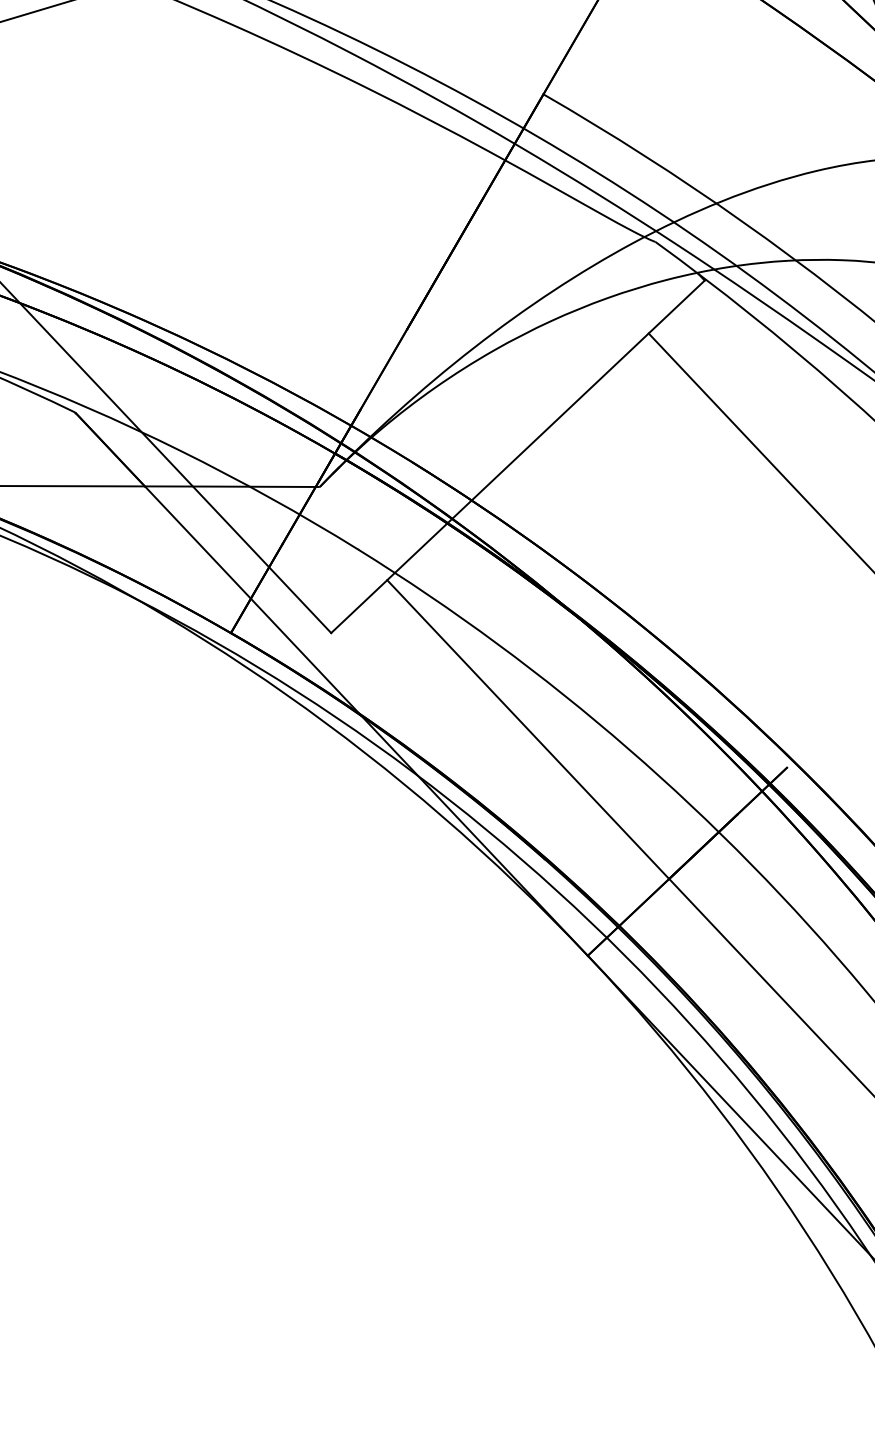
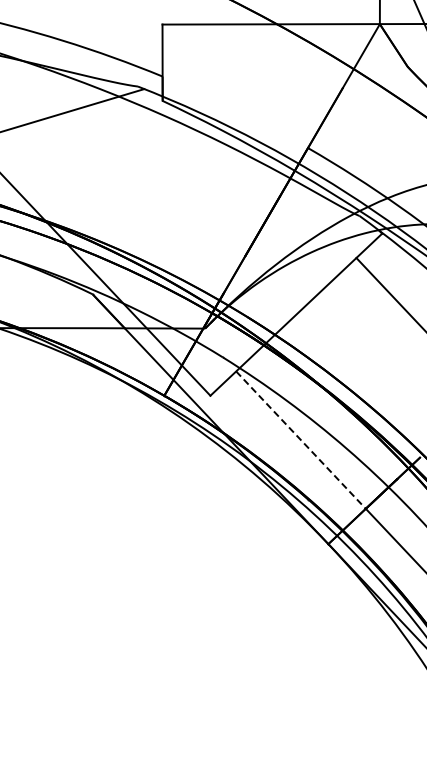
line: (529, 730) -> (301, 440), solid -> dashed

